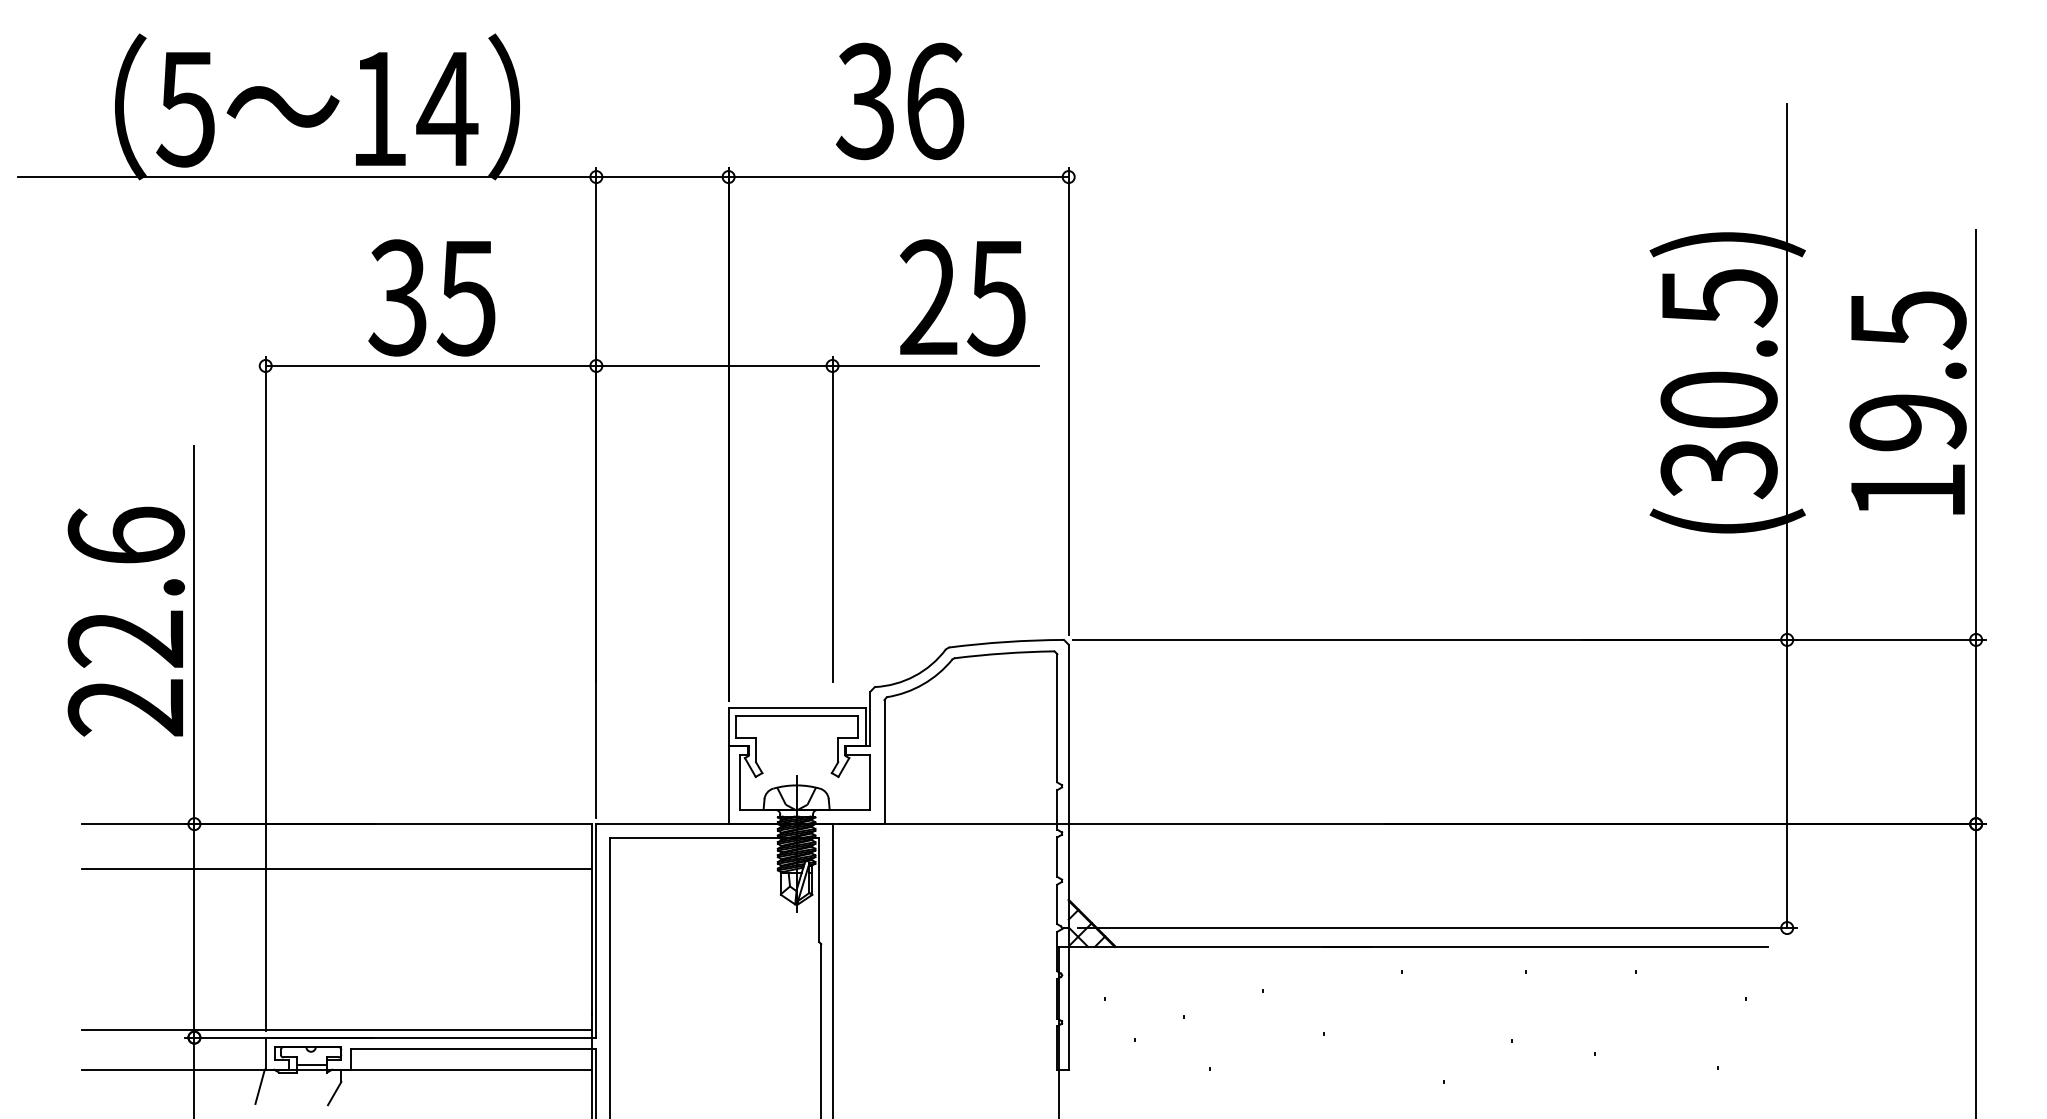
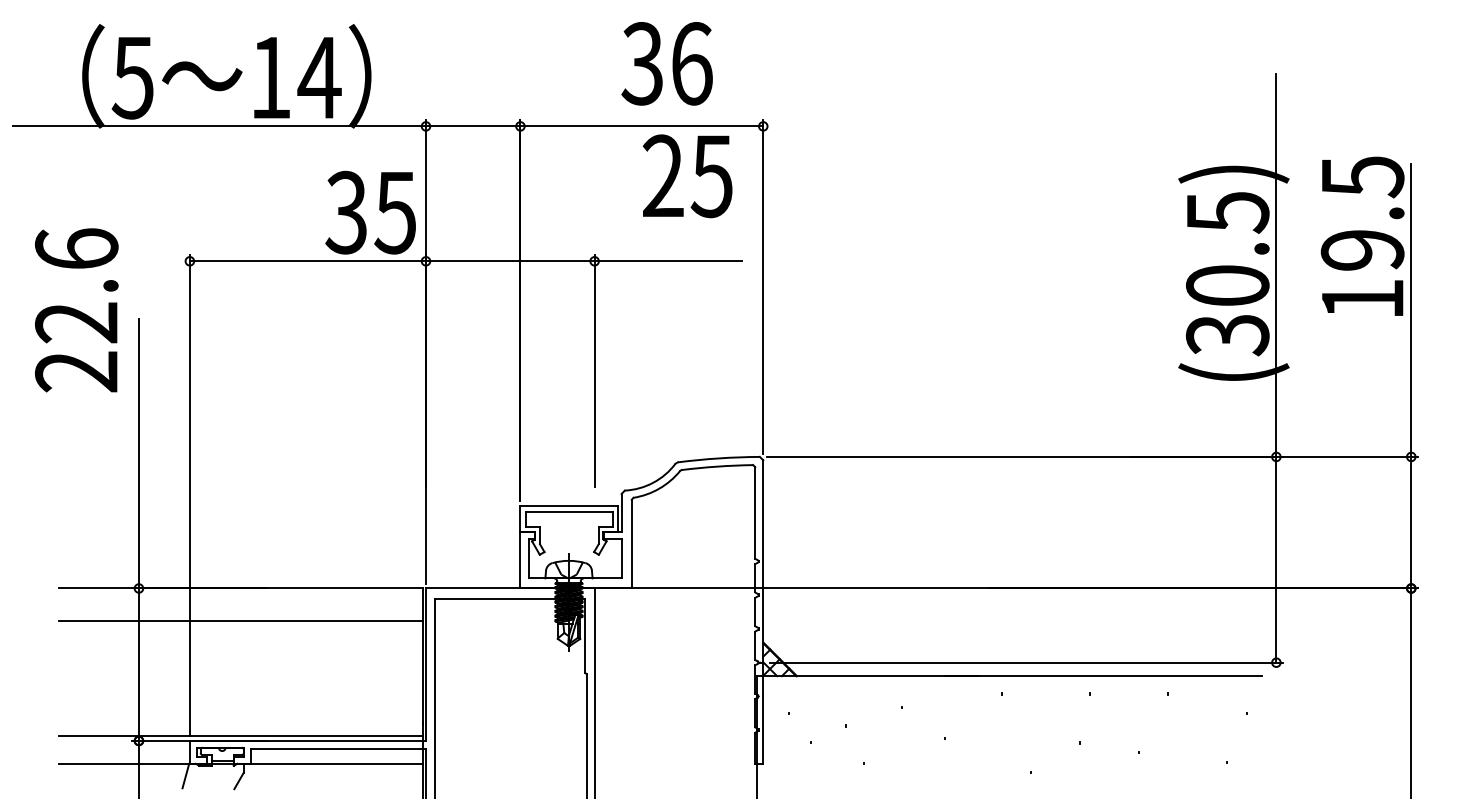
text: (900, 101) -> (667, 63), moved
text: (431, 297) -> (370, 212), moved
text: (962, 297) -> (687, 175), moved
text: (1907, 402) -> (1362, 235), moved
text: (125, 621) -> (76, 310), moved

